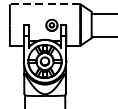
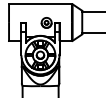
line: (43, 4) -> (39, 4), dashed -> solid

